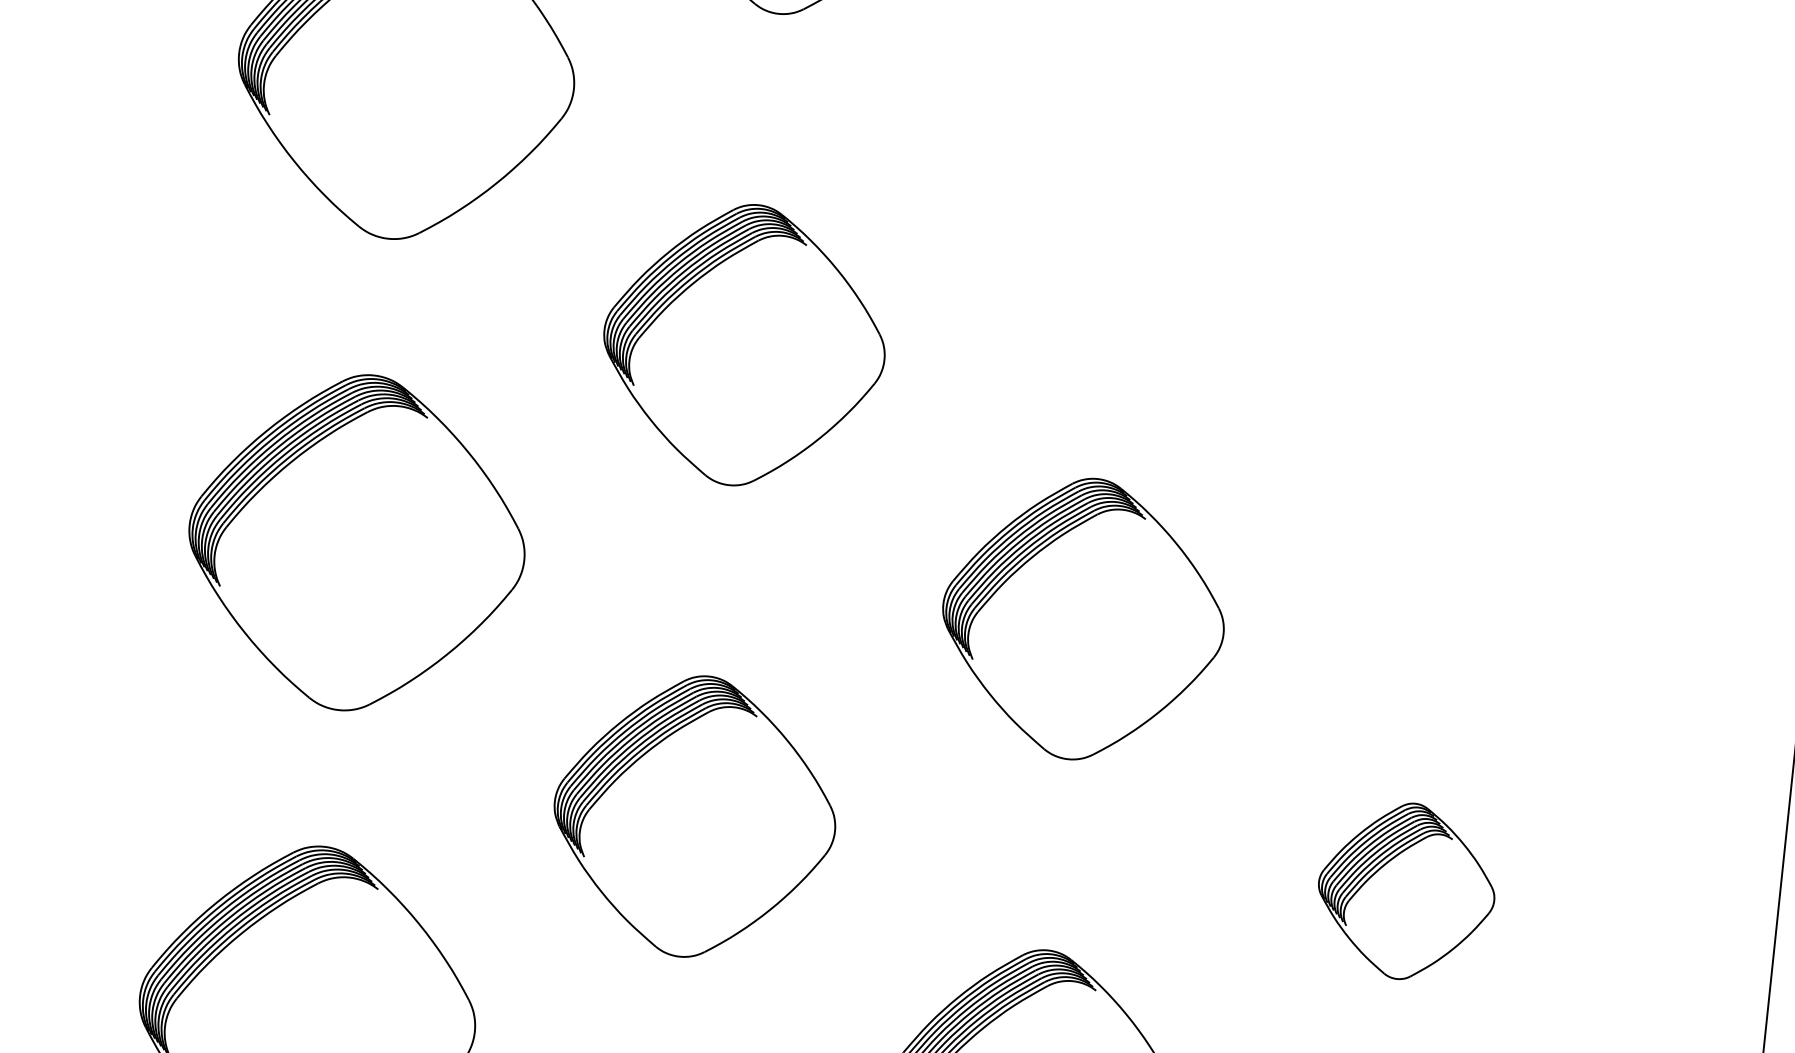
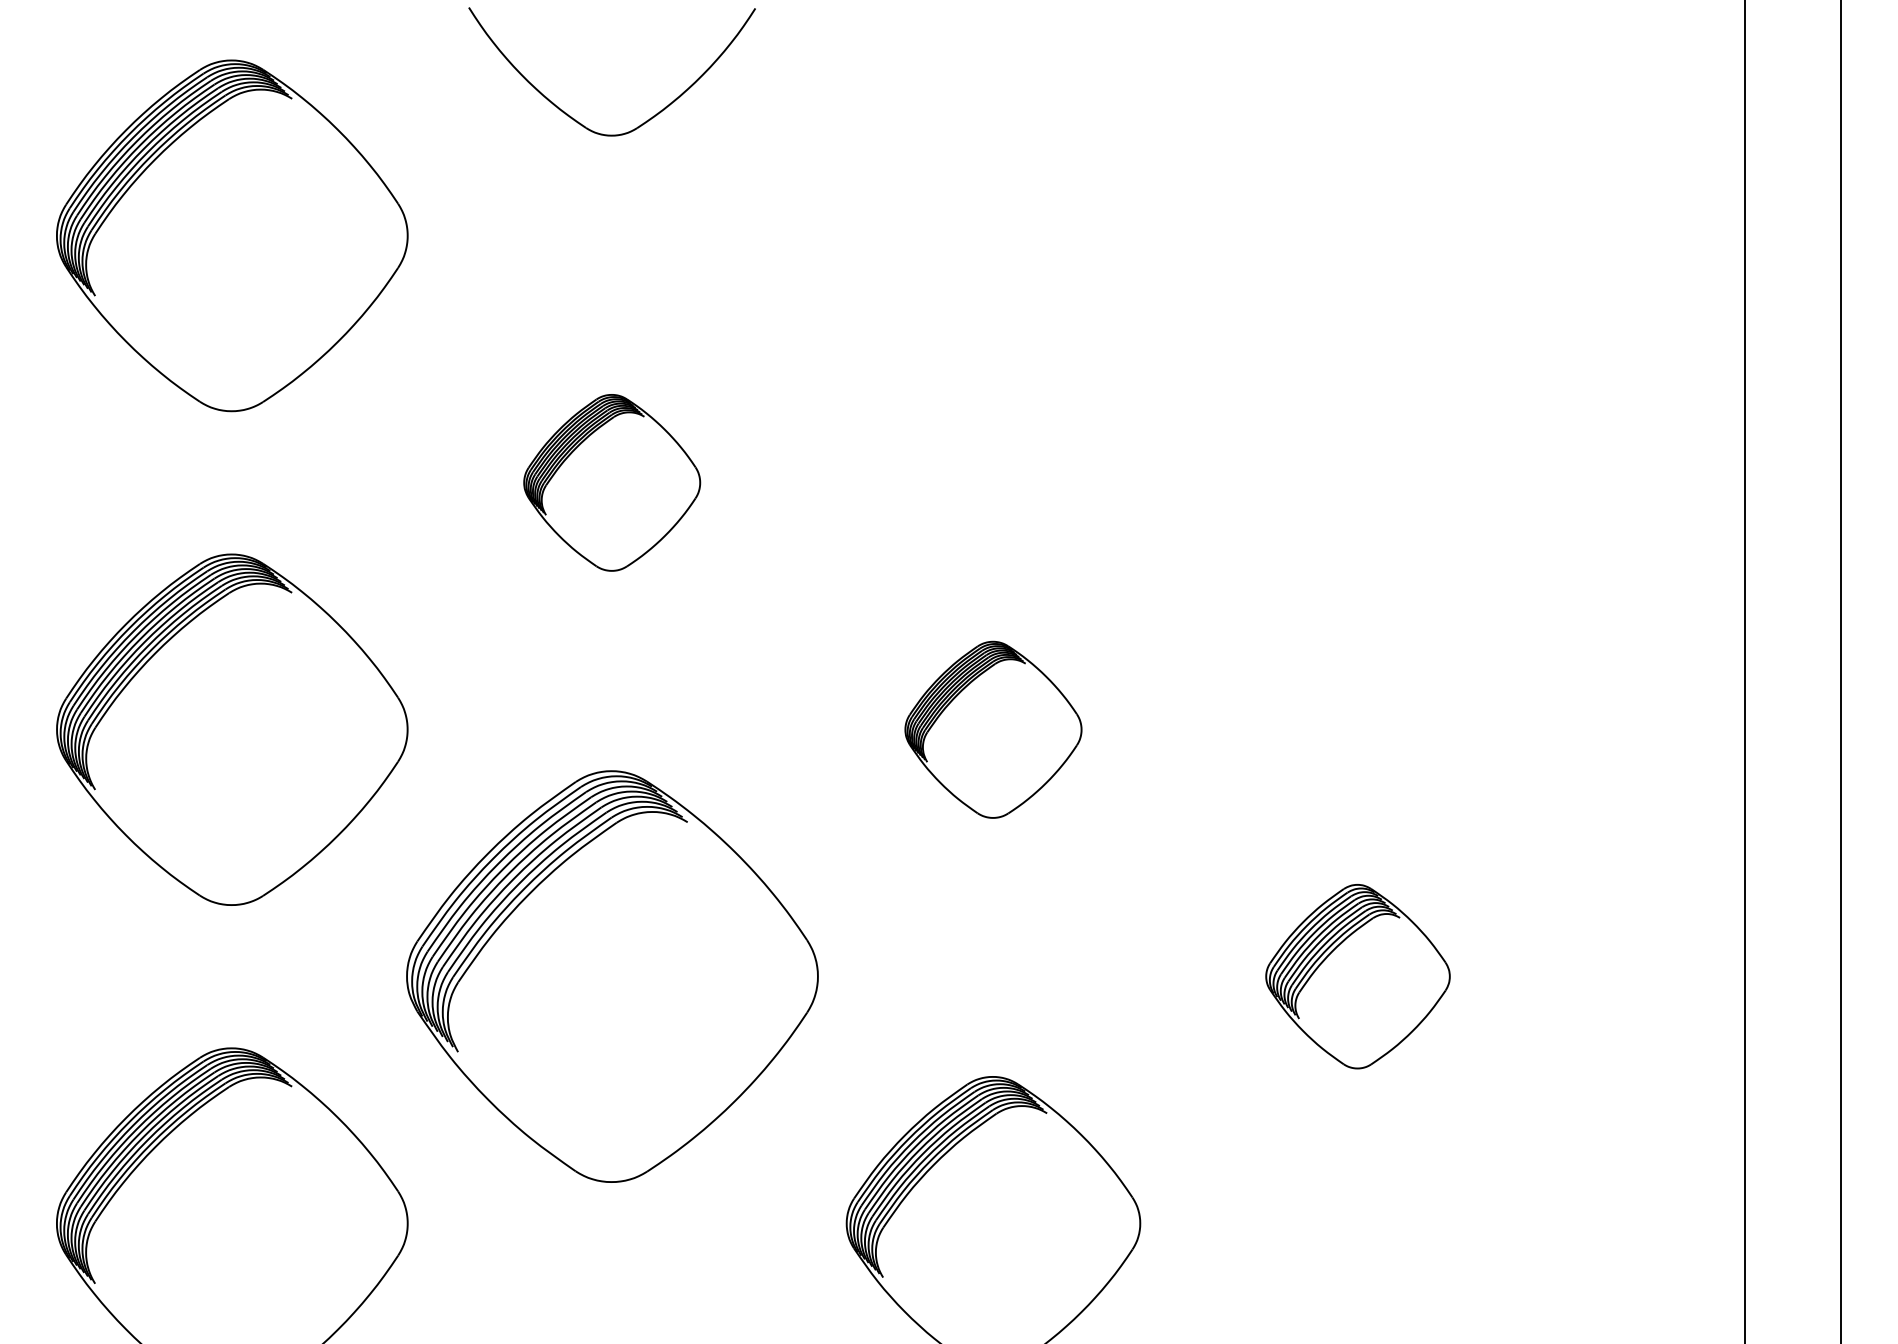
part: (743, 344) -> (611, 482), size x0.6
part: (1083, 618) -> (993, 729), size x0.6
part: (694, 816) -> (611, 976), size x1.4

